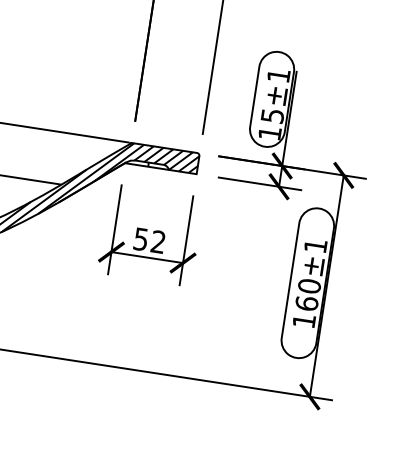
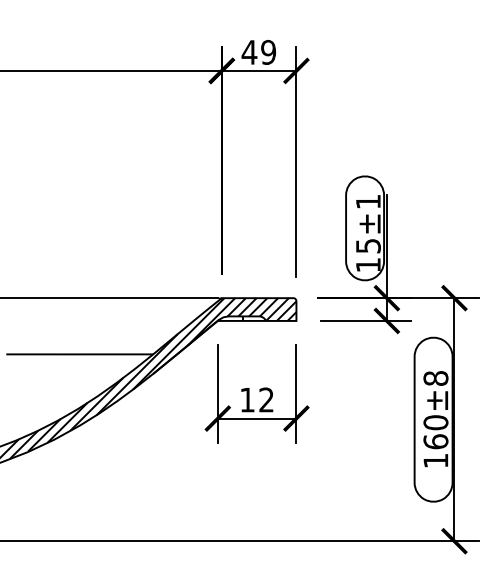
text: (140, 239) -> (247, 400), 52 -> 12
text: (315, 245) -> (435, 378), 160±1 -> 160±8

